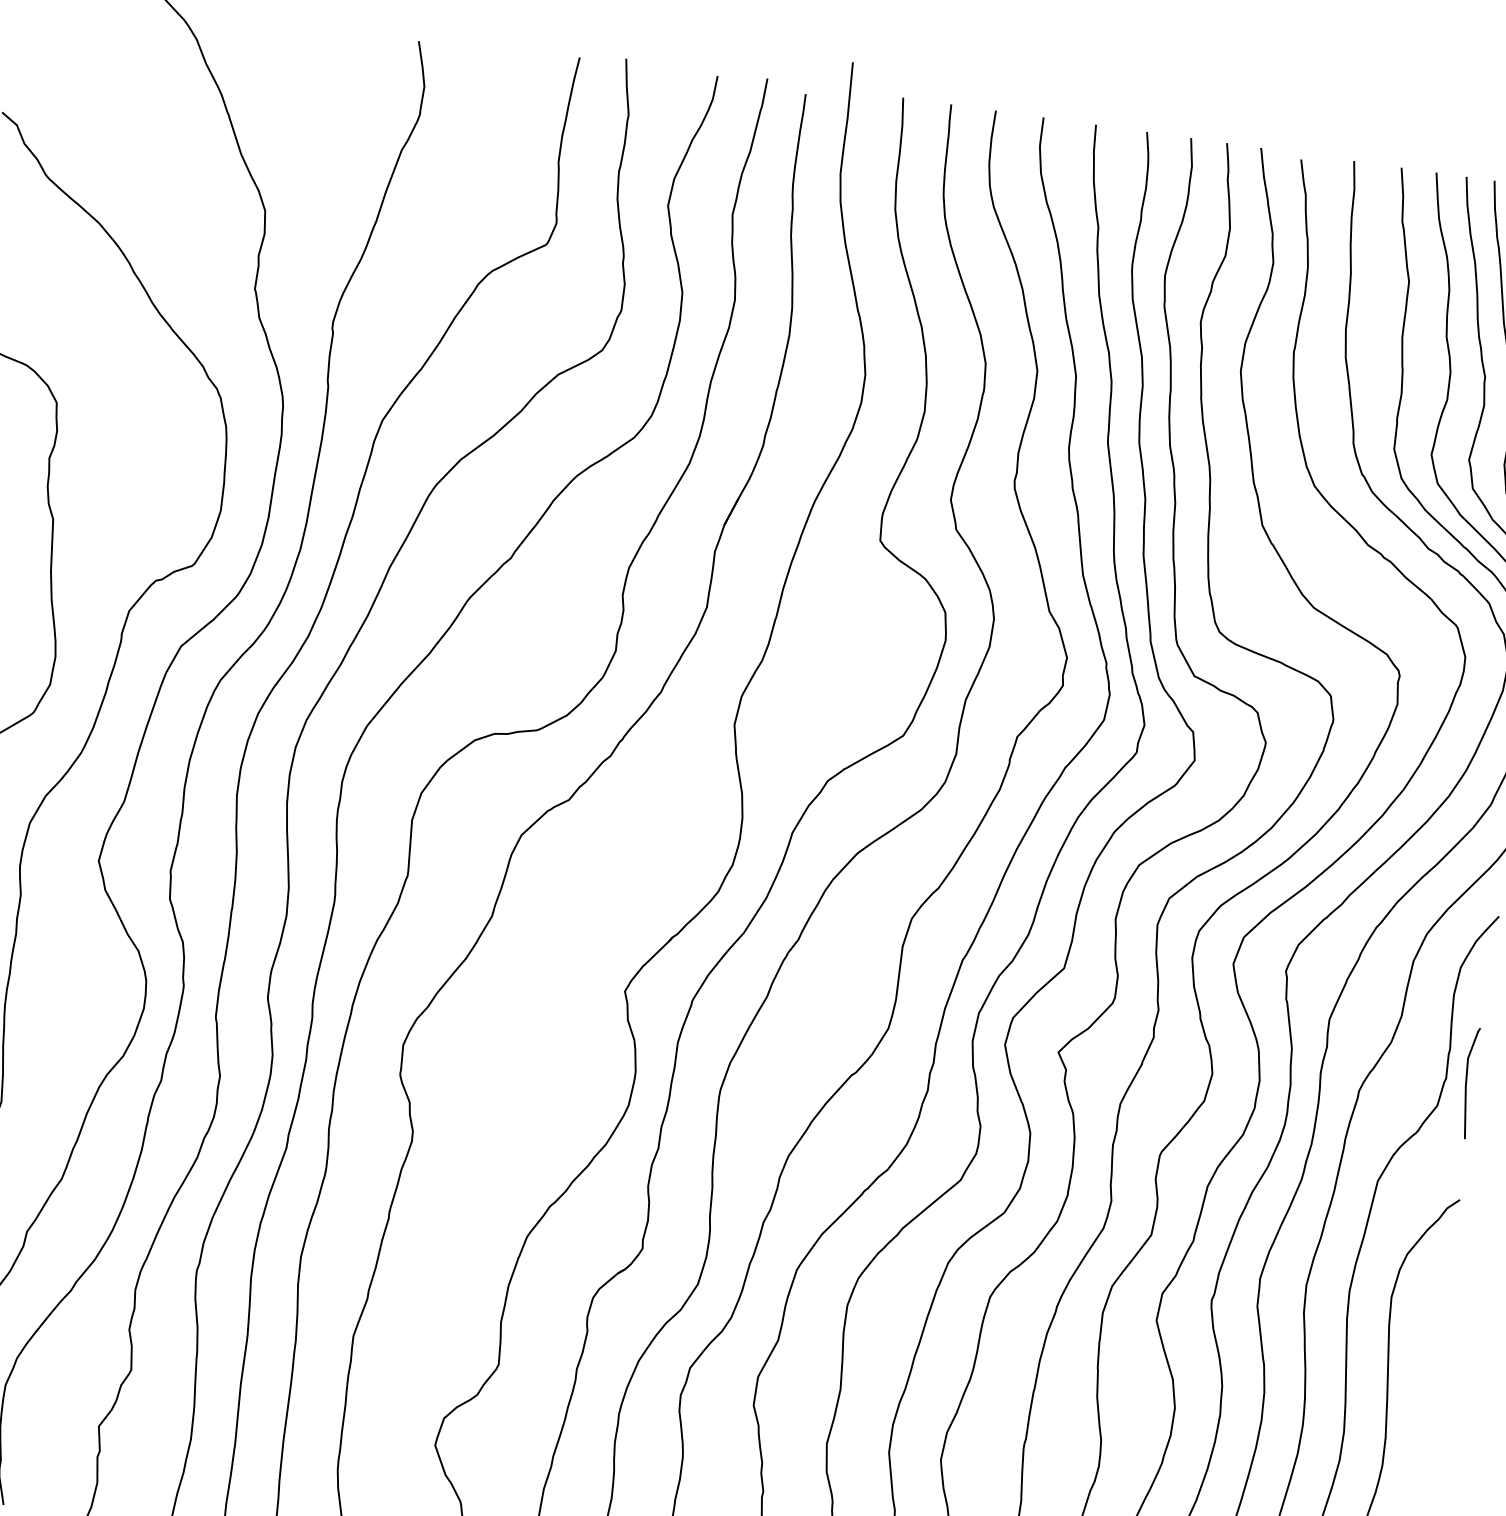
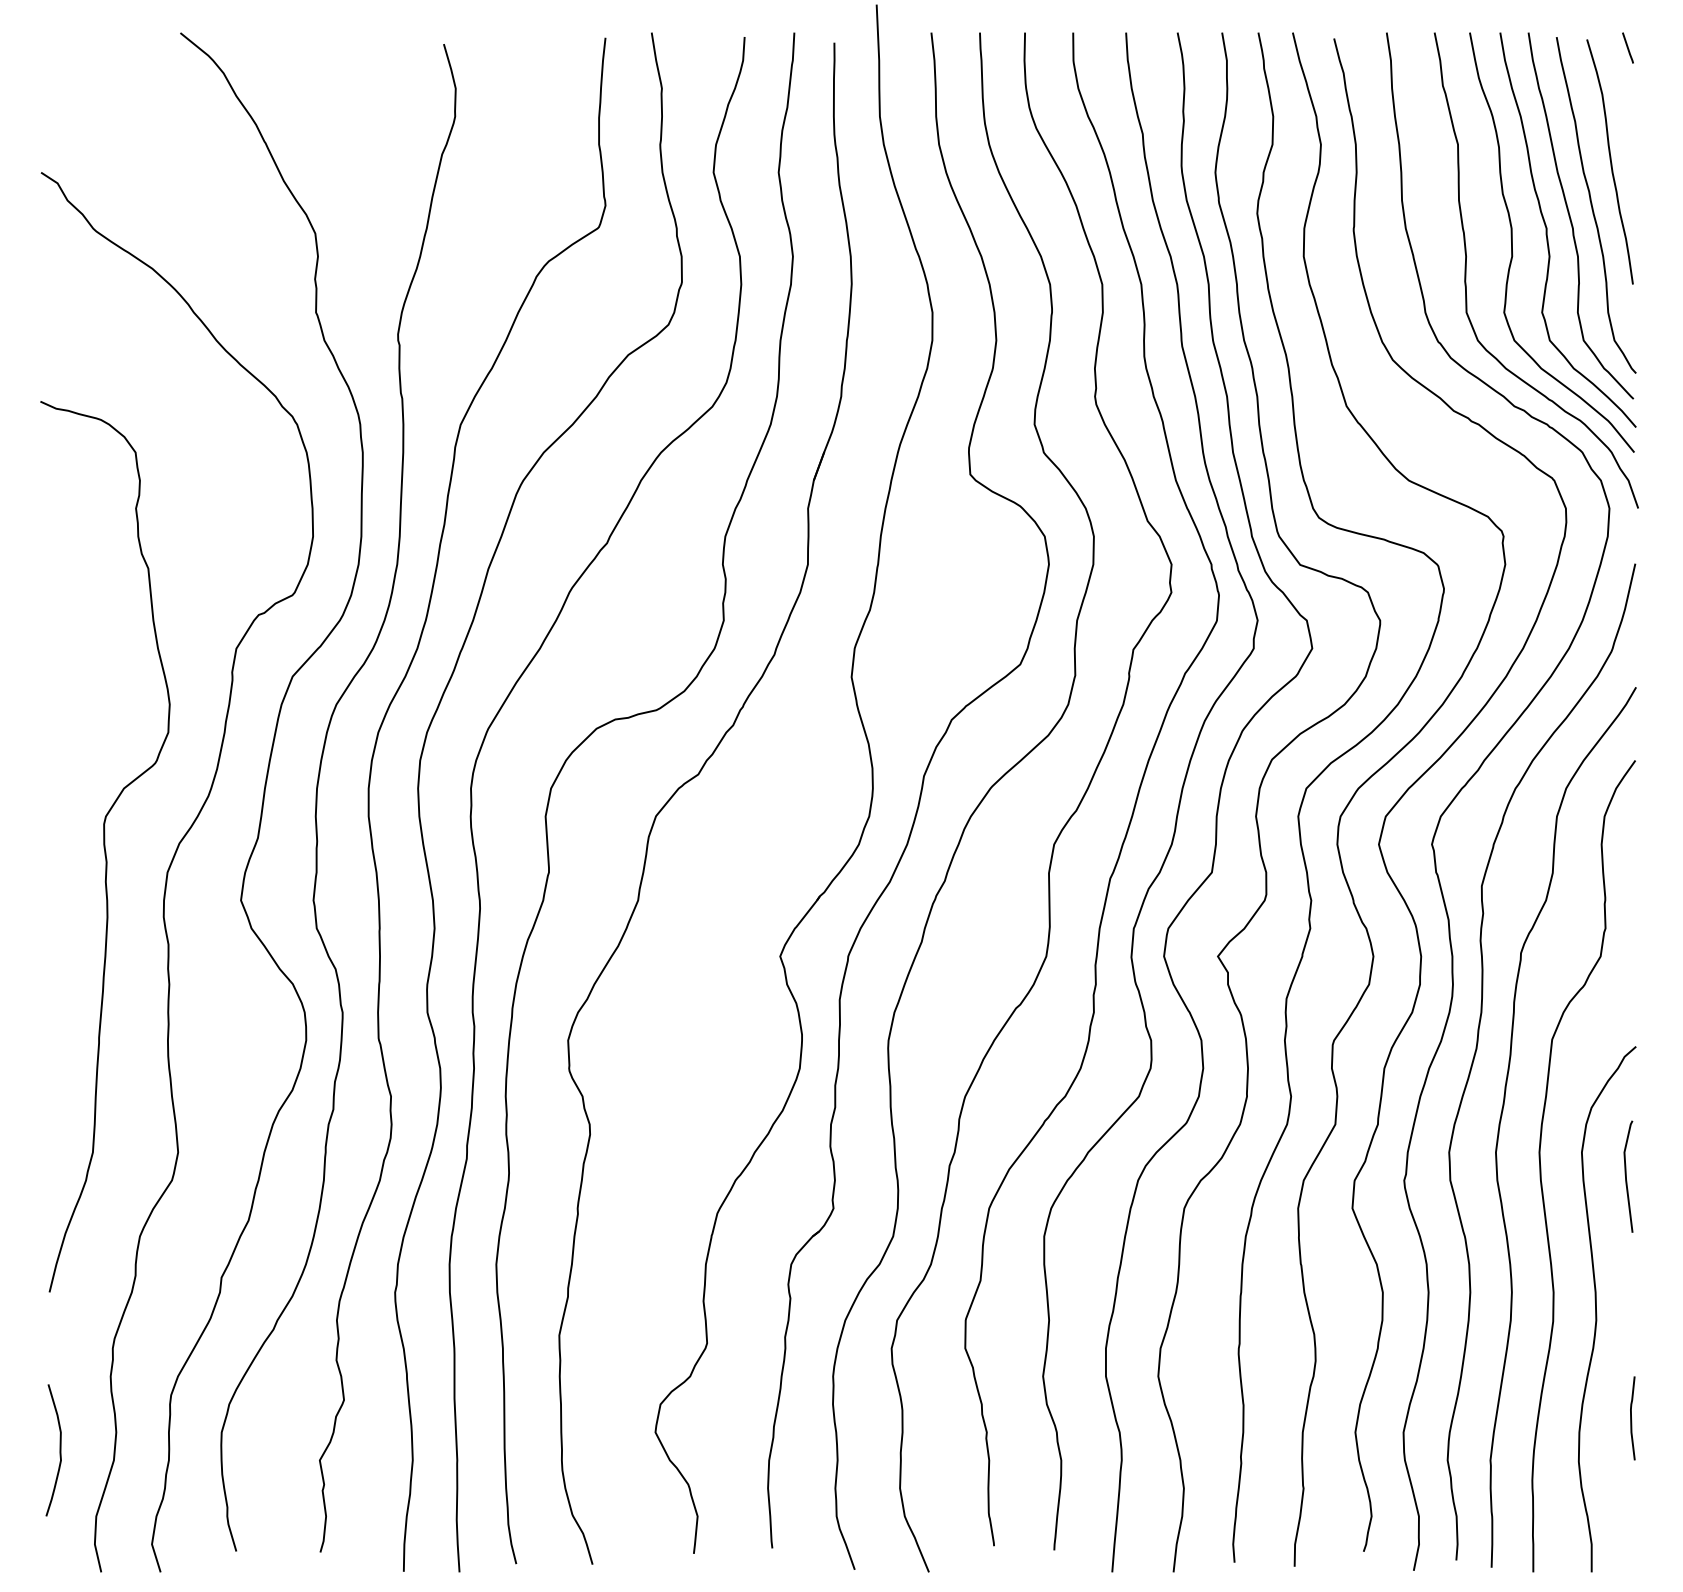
line: (1466, 1082) -> (1626, 1176), moved

